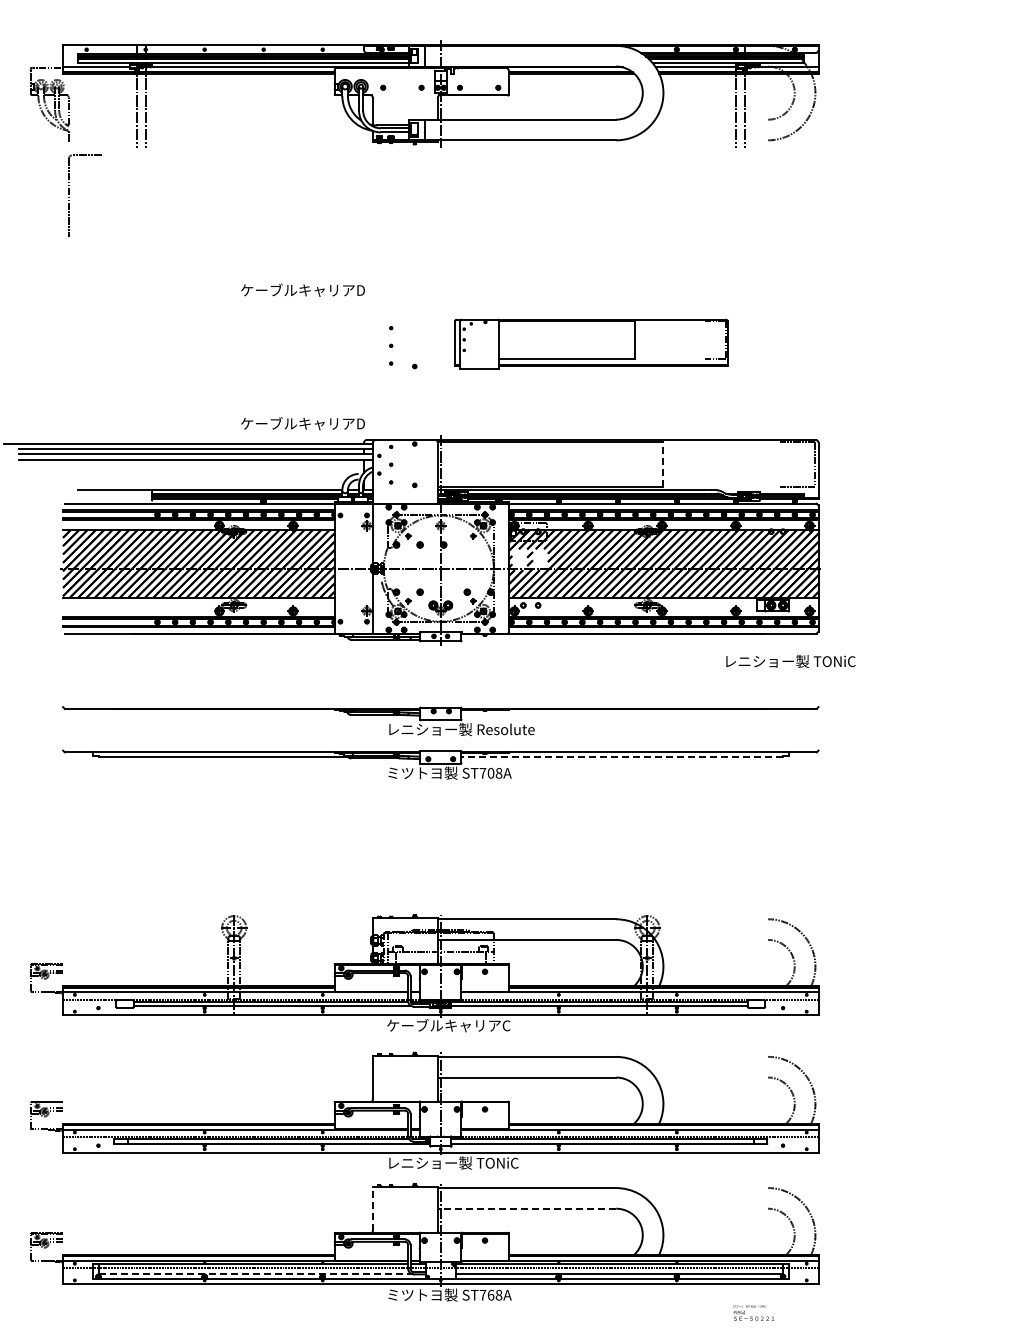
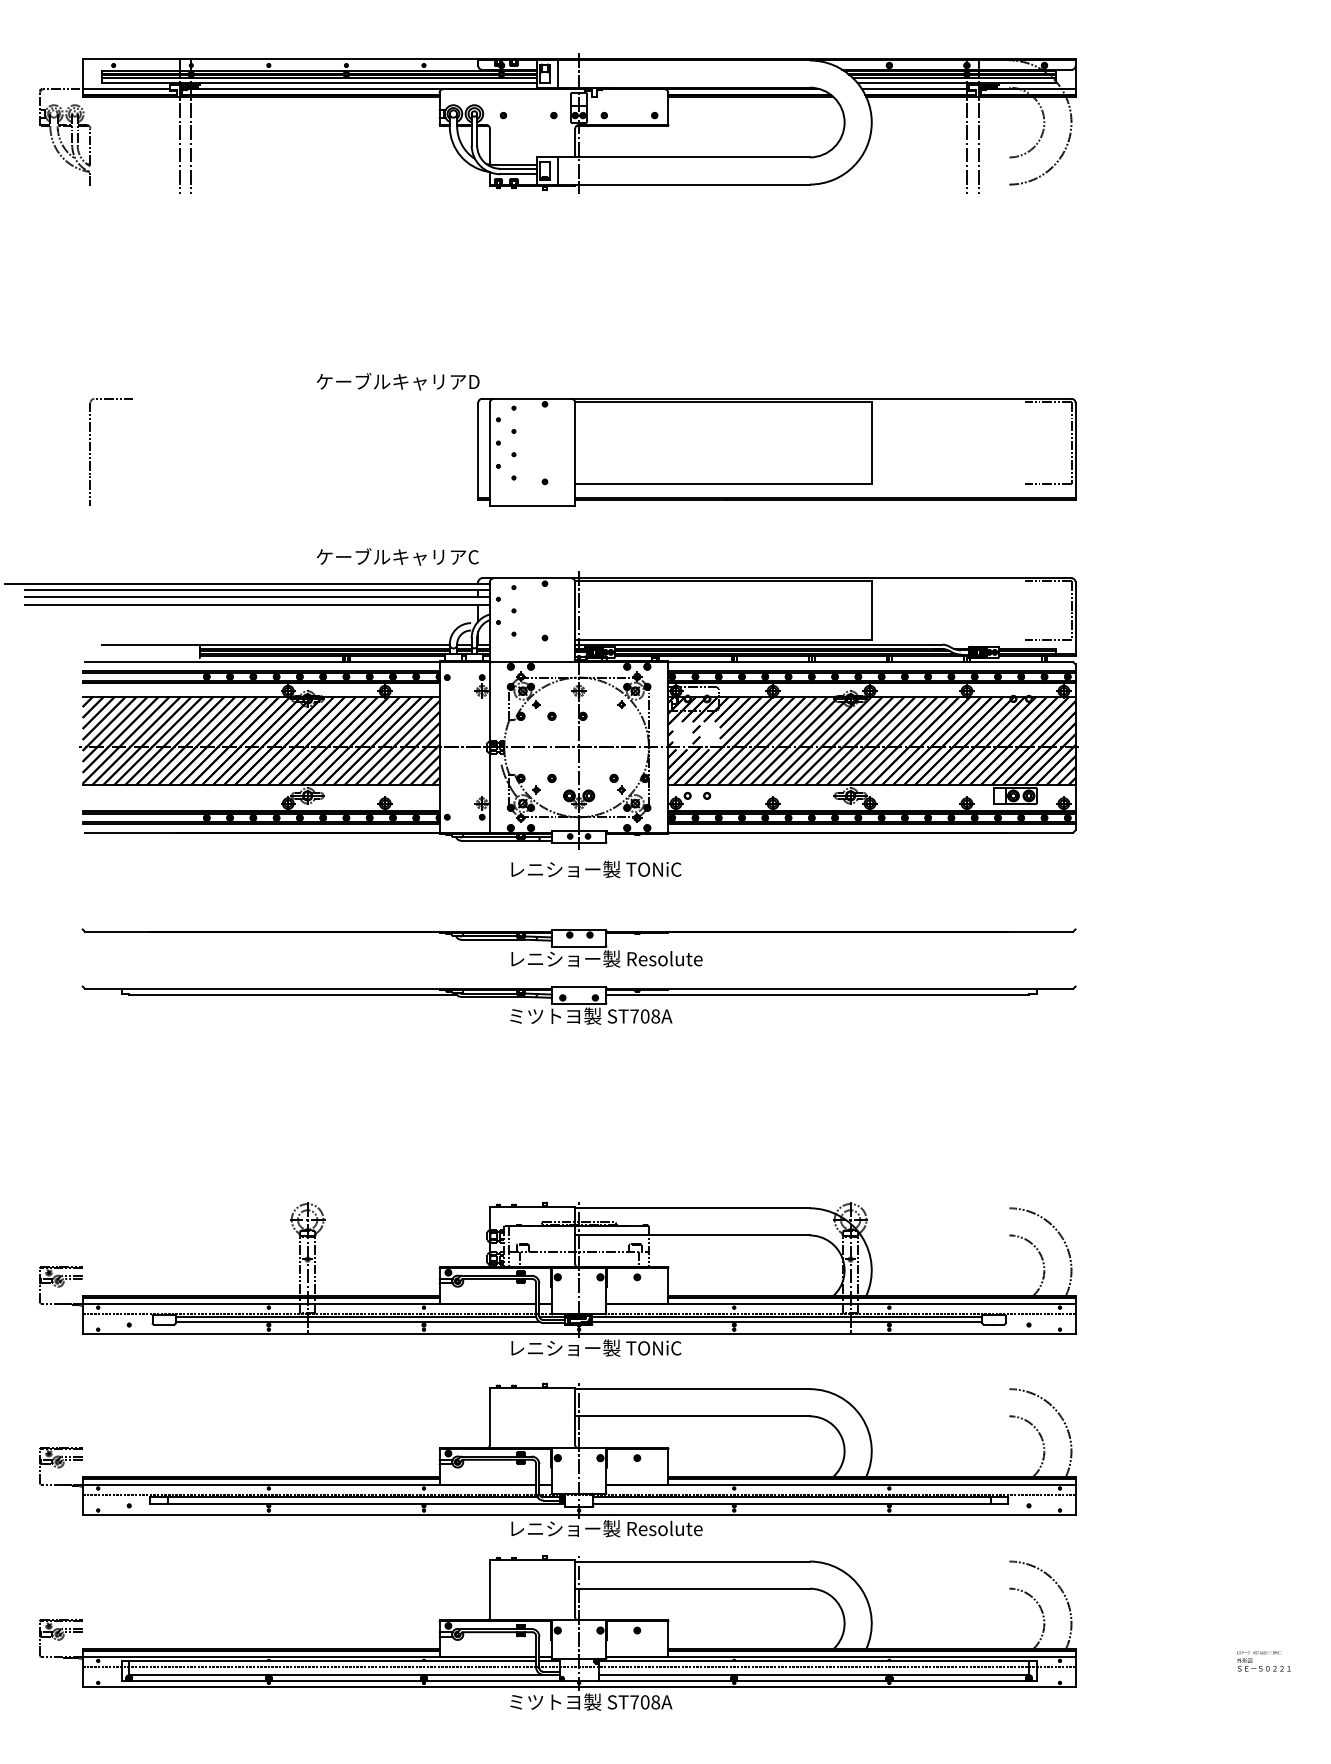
part: (69, 194) -> (91, 450), moved
part: (591, 343) -> (777, 451), size x1.67
text: (360, 423) -> (473, 556), ケーブルキャリアD -> ケーブルキャリアC
line: (663, 464) -> (871, 610), dashed -> solid
text: (790, 661) -> (595, 869), moved
line: (622, 756) -> (817, 994), dashed -> solid
text: (452, 1025) -> (594, 1347), ケーブルキャリアC -> レニショー製 TONiC
text: (505, 1162) -> (664, 1527), レニショー製 TONiC -> レニショー製 Resolute
line: (372, 1208) -> (489, 1588), dashed -> solid
line: (526, 1208) -> (691, 1588), dashed -> solid
line: (256, 1274) -> (336, 1675), dashed -> solid
text: (490, 1294) -> (644, 1701), ST768A -> ST708A
text: (753, 1312) -> (1263, 1660), moved

